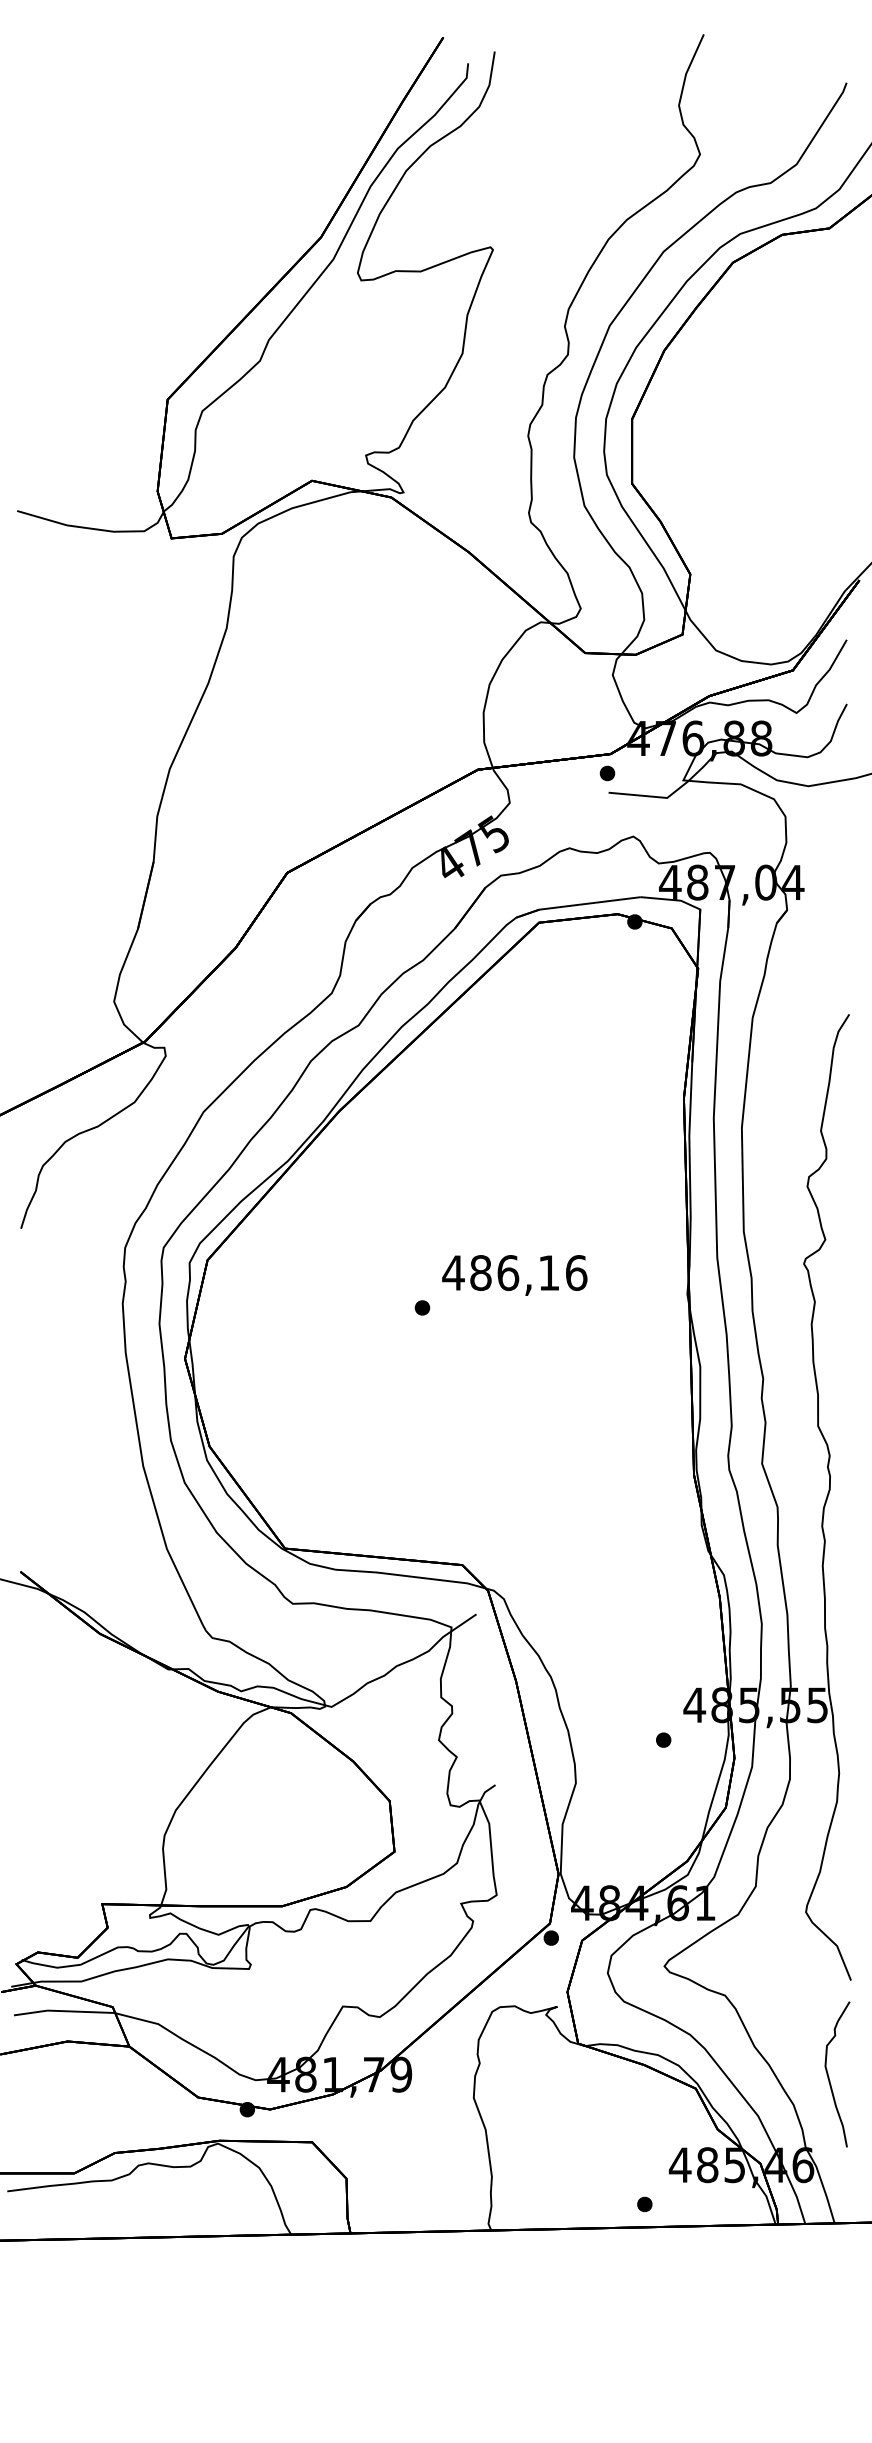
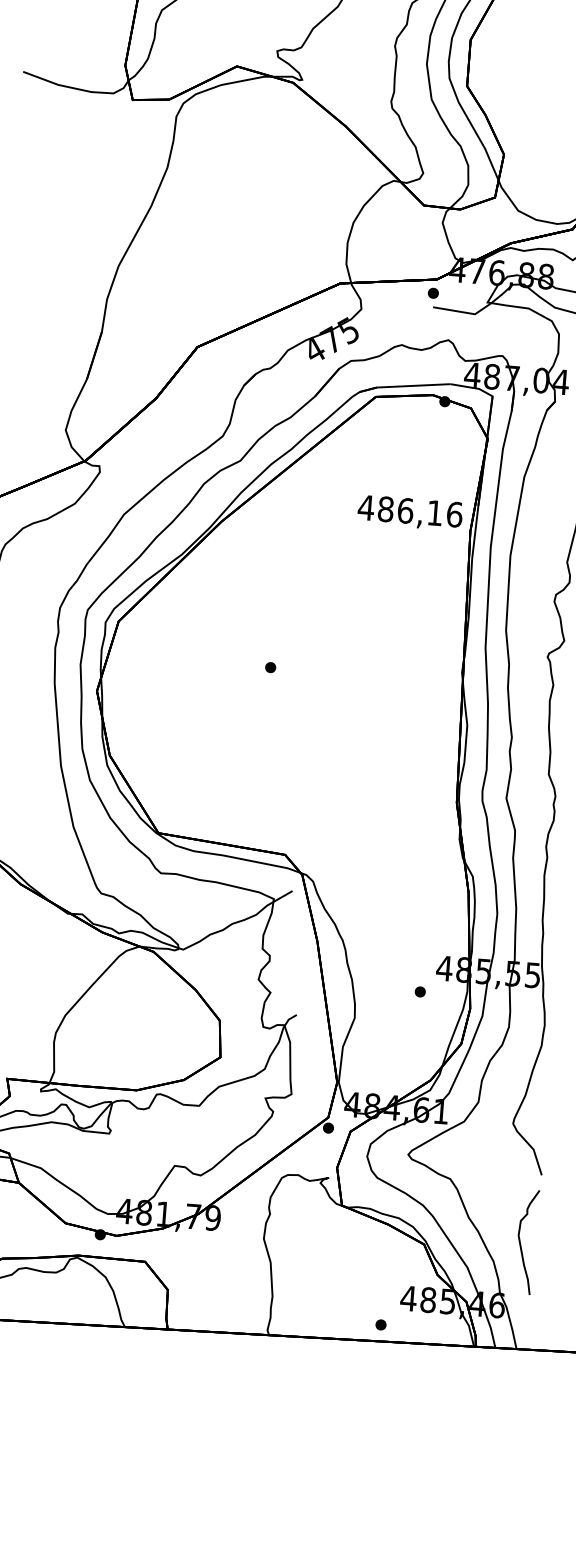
text: (514, 1275) -> (409, 513), moved

